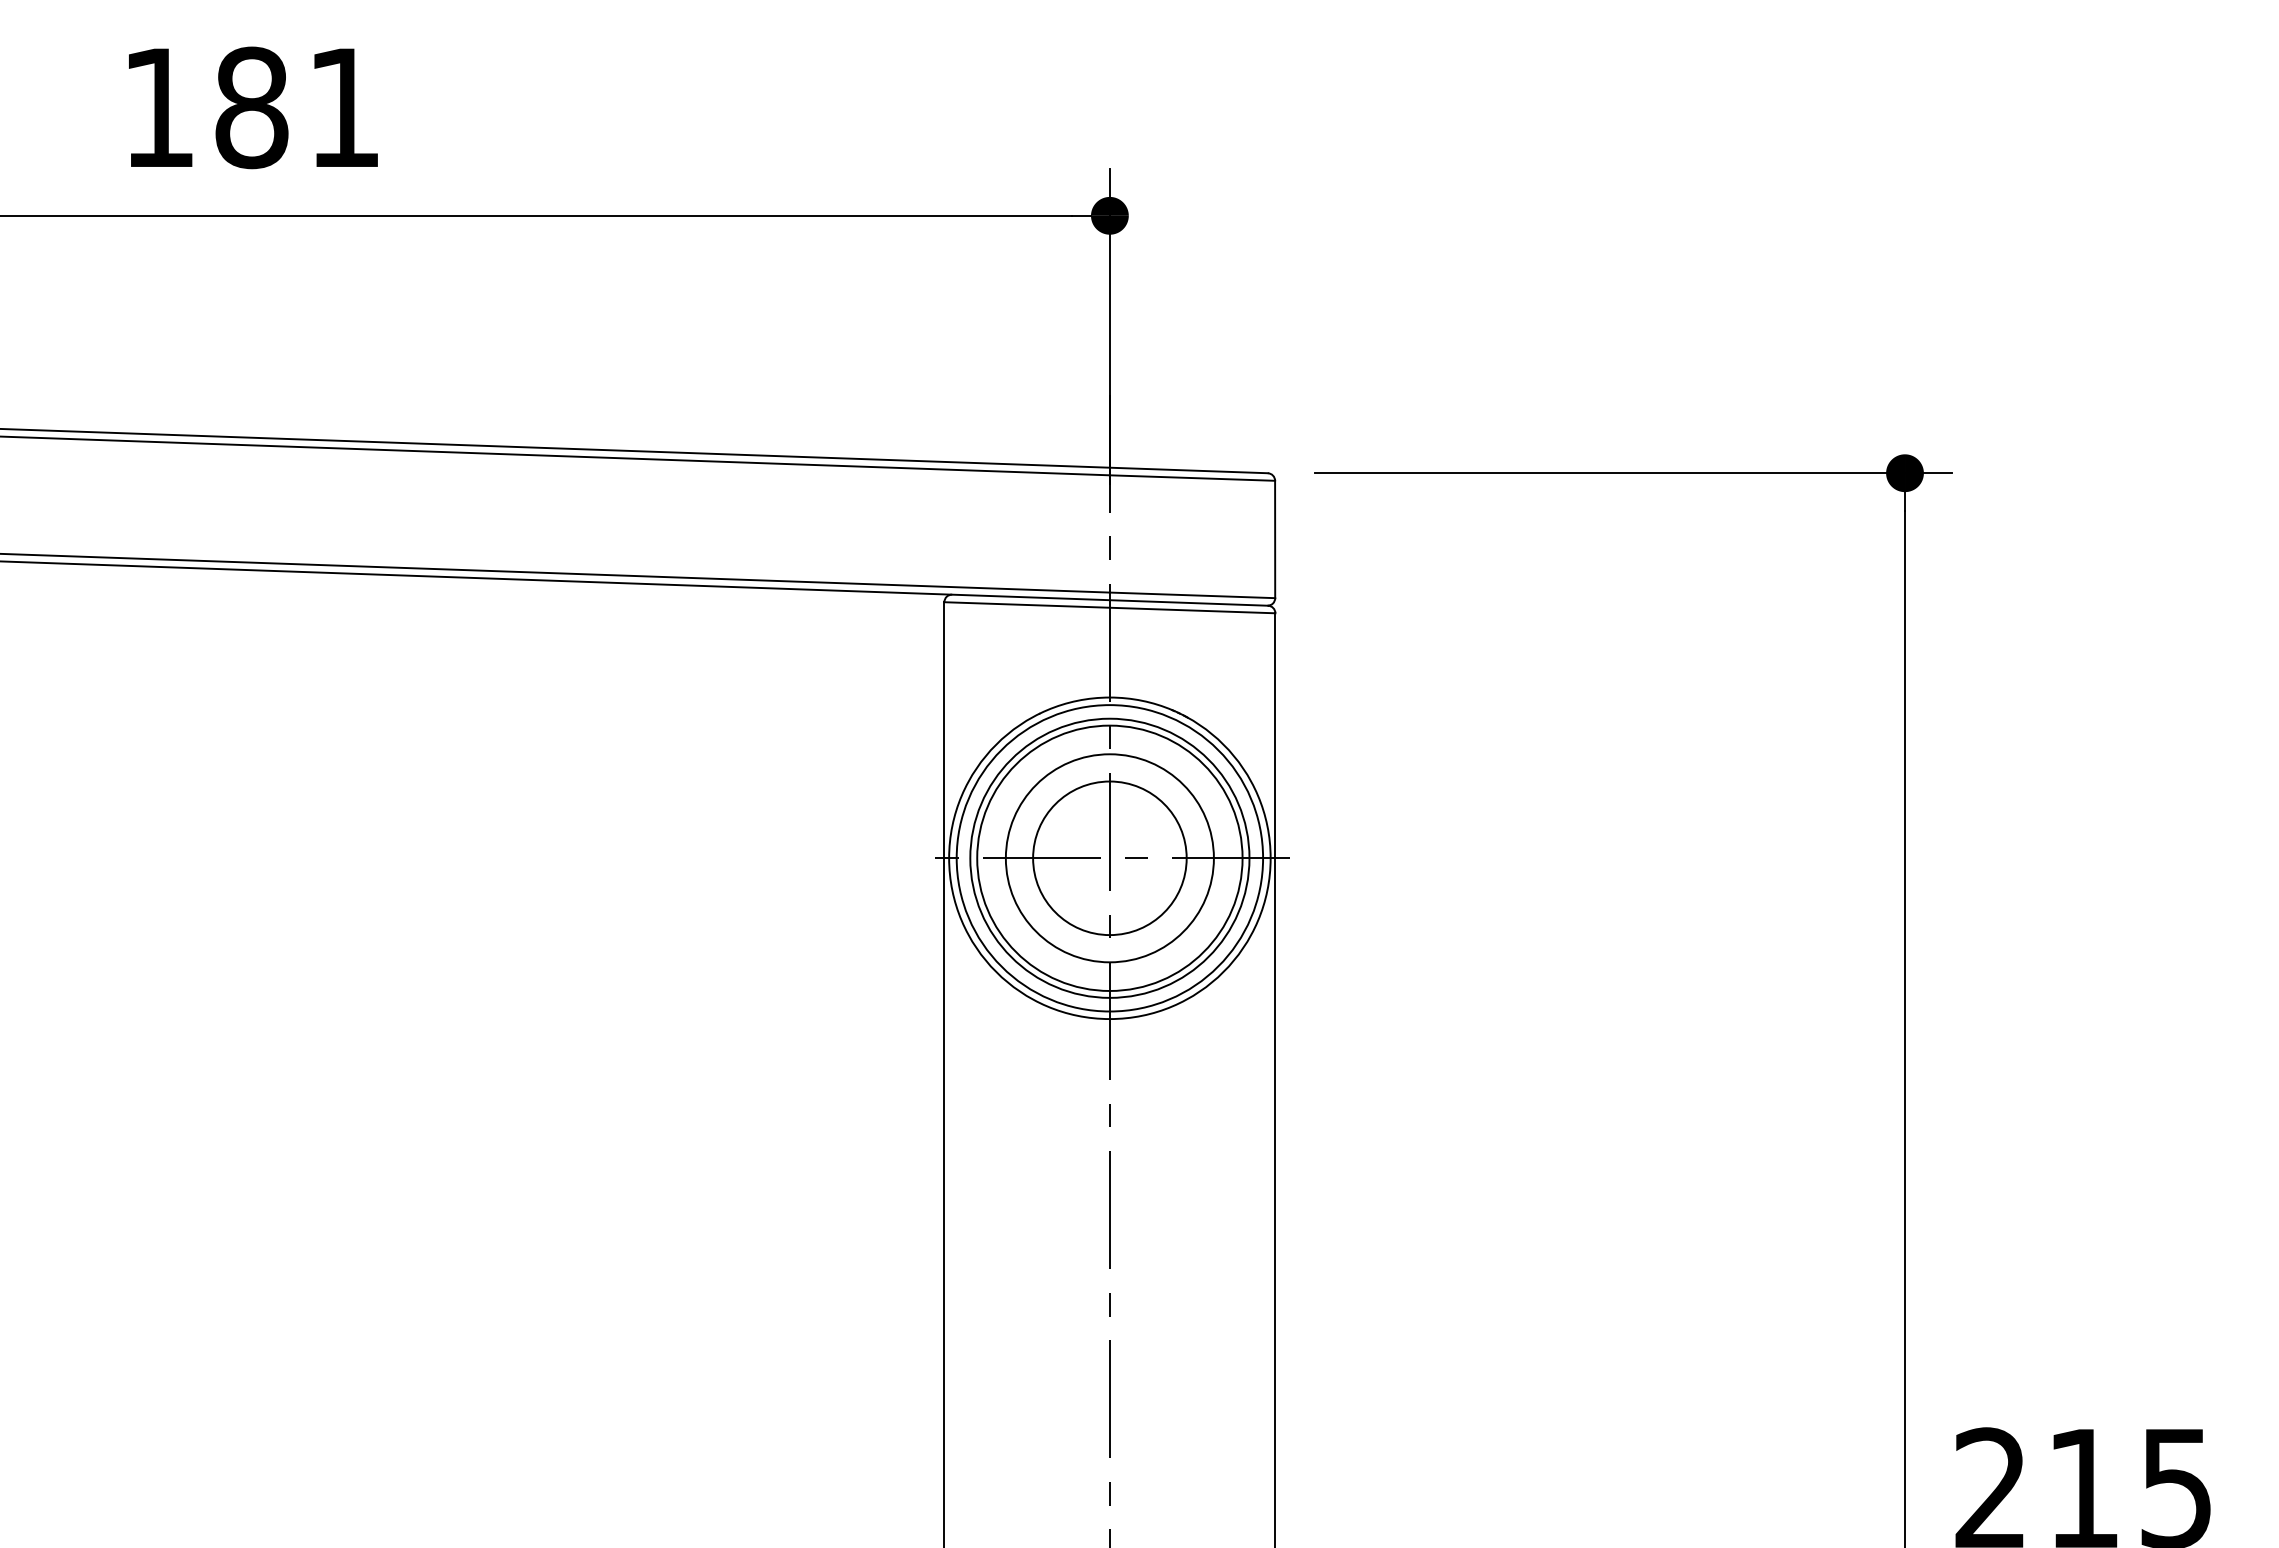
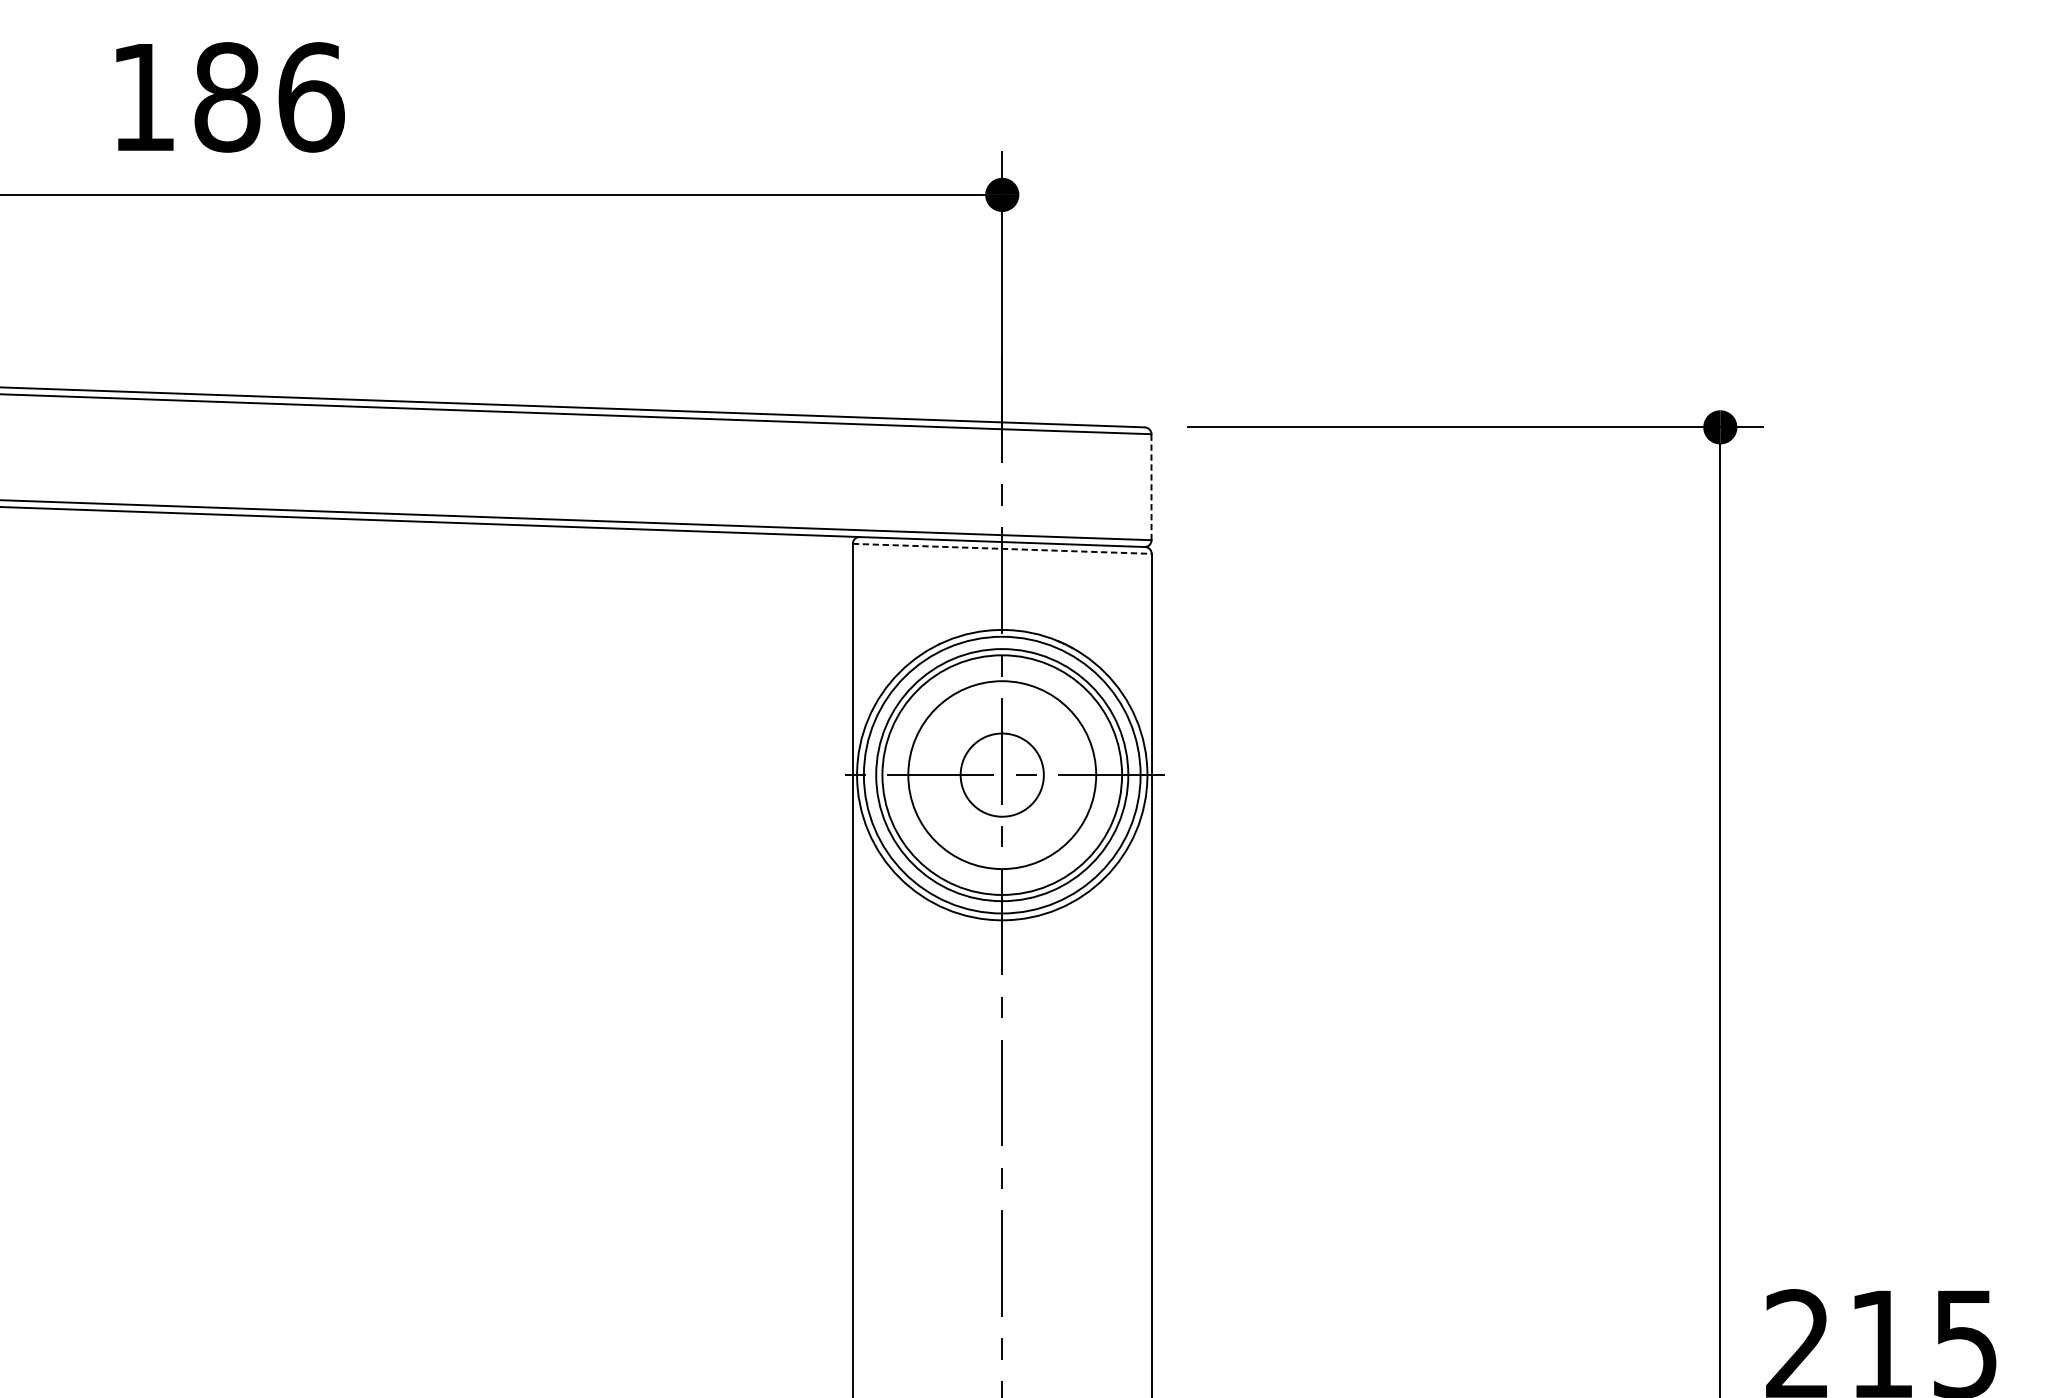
text: (345, 107) -> (311, 97), 181 -> 186
line: (1275, 539) -> (1151, 487), solid -> dashed
line: (1109, 607) -> (1001, 548), solid -> dashed
circle: (1109, 858) -> (1001, 775), size x0.6

